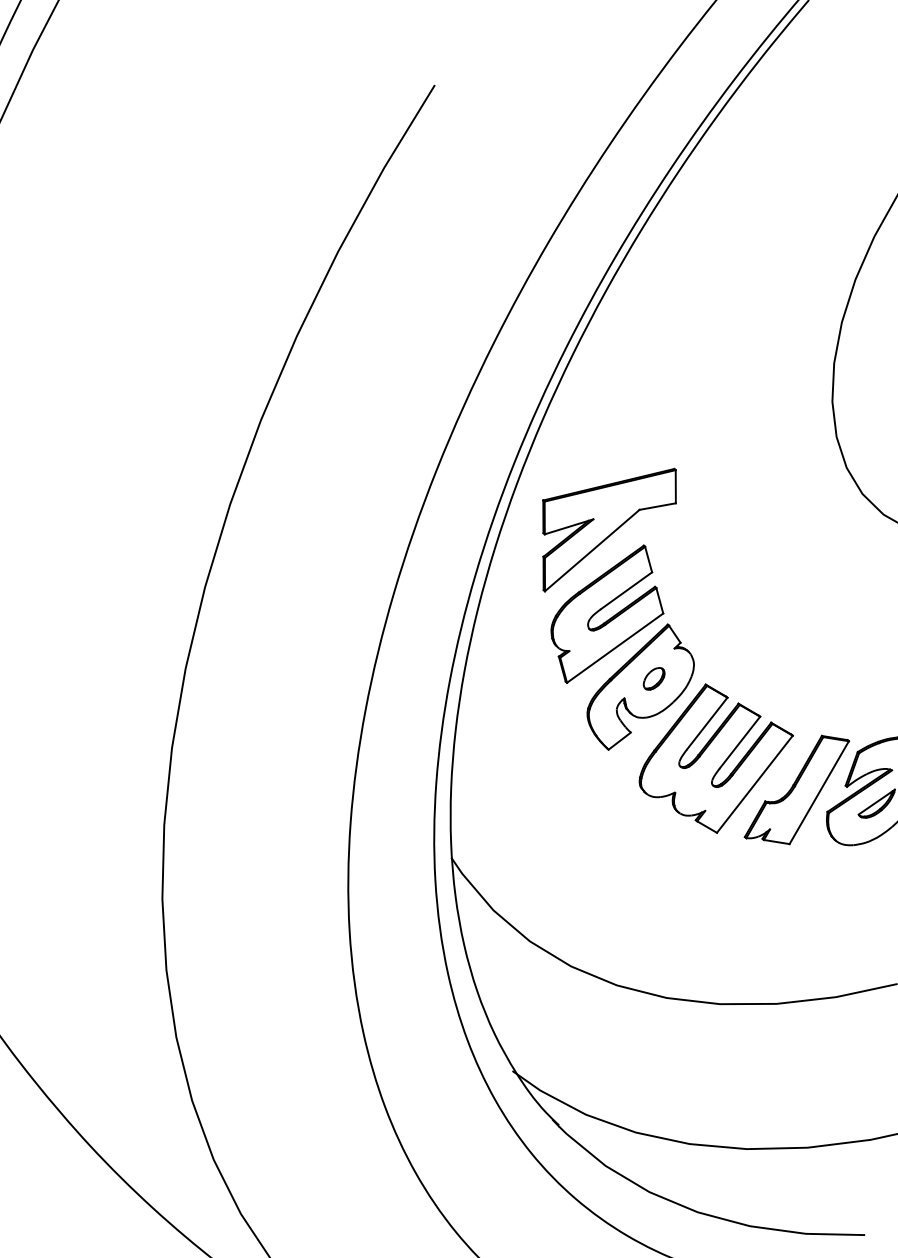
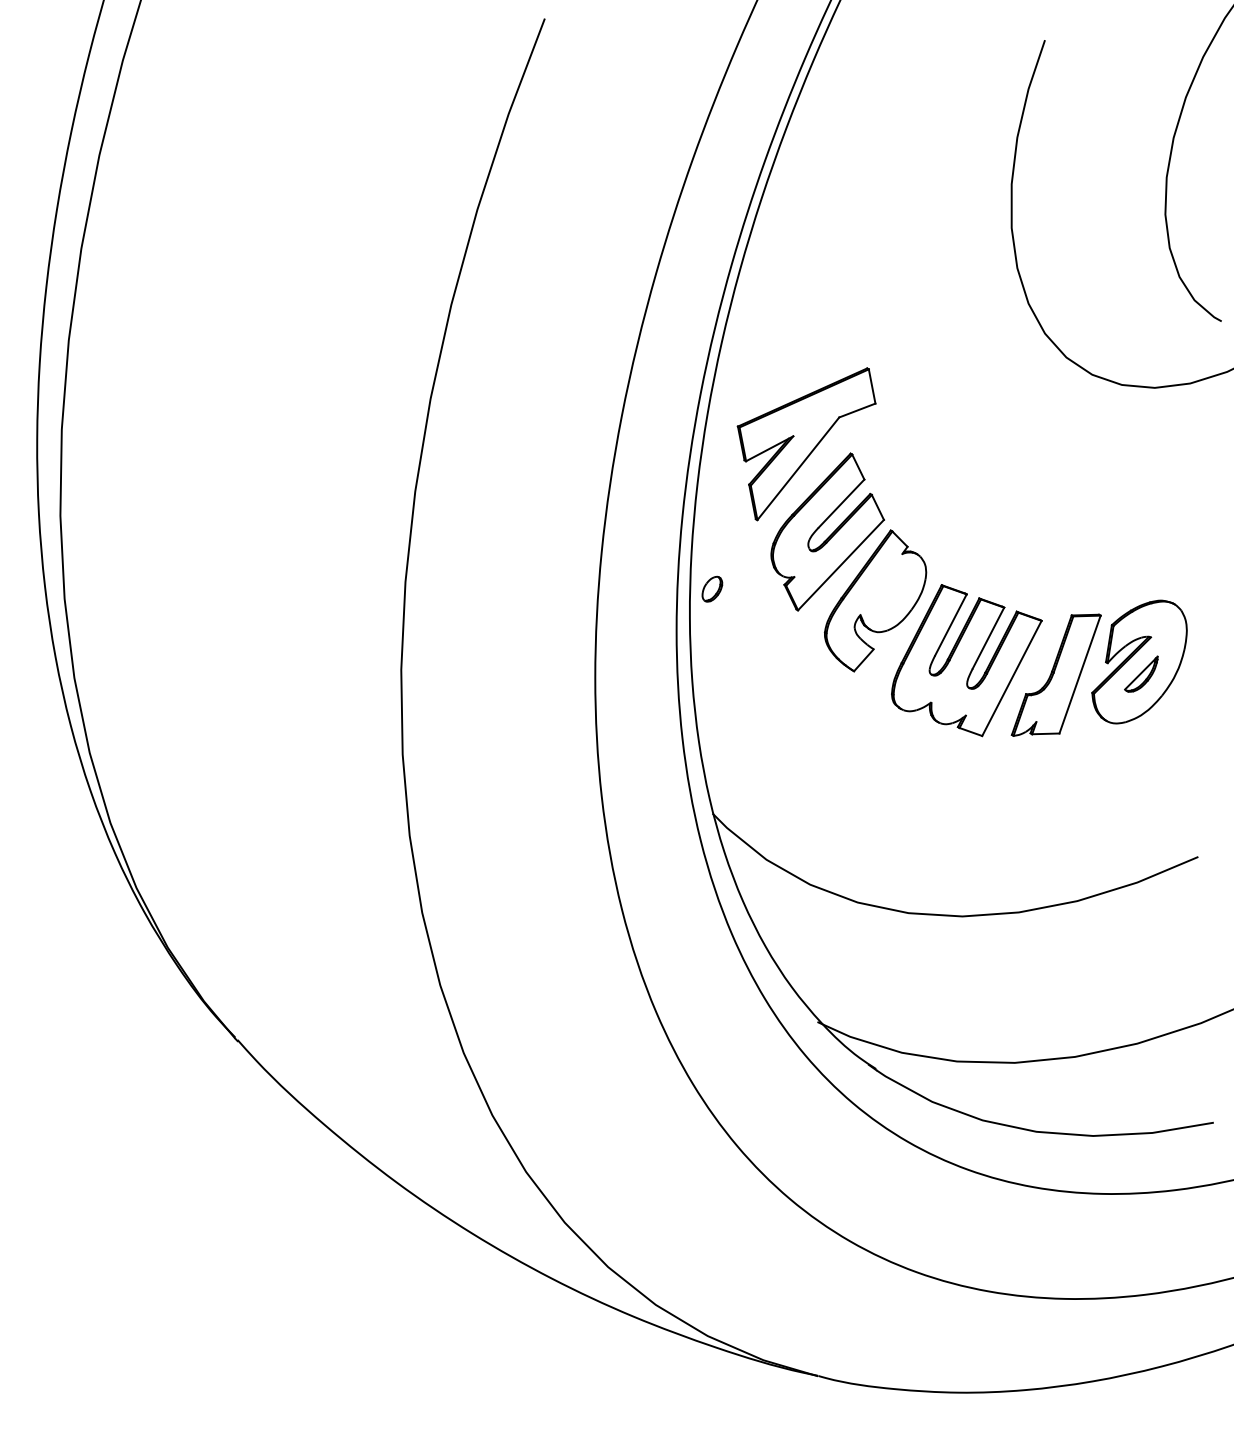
part: (654, 678) -> (712, 588), moved

